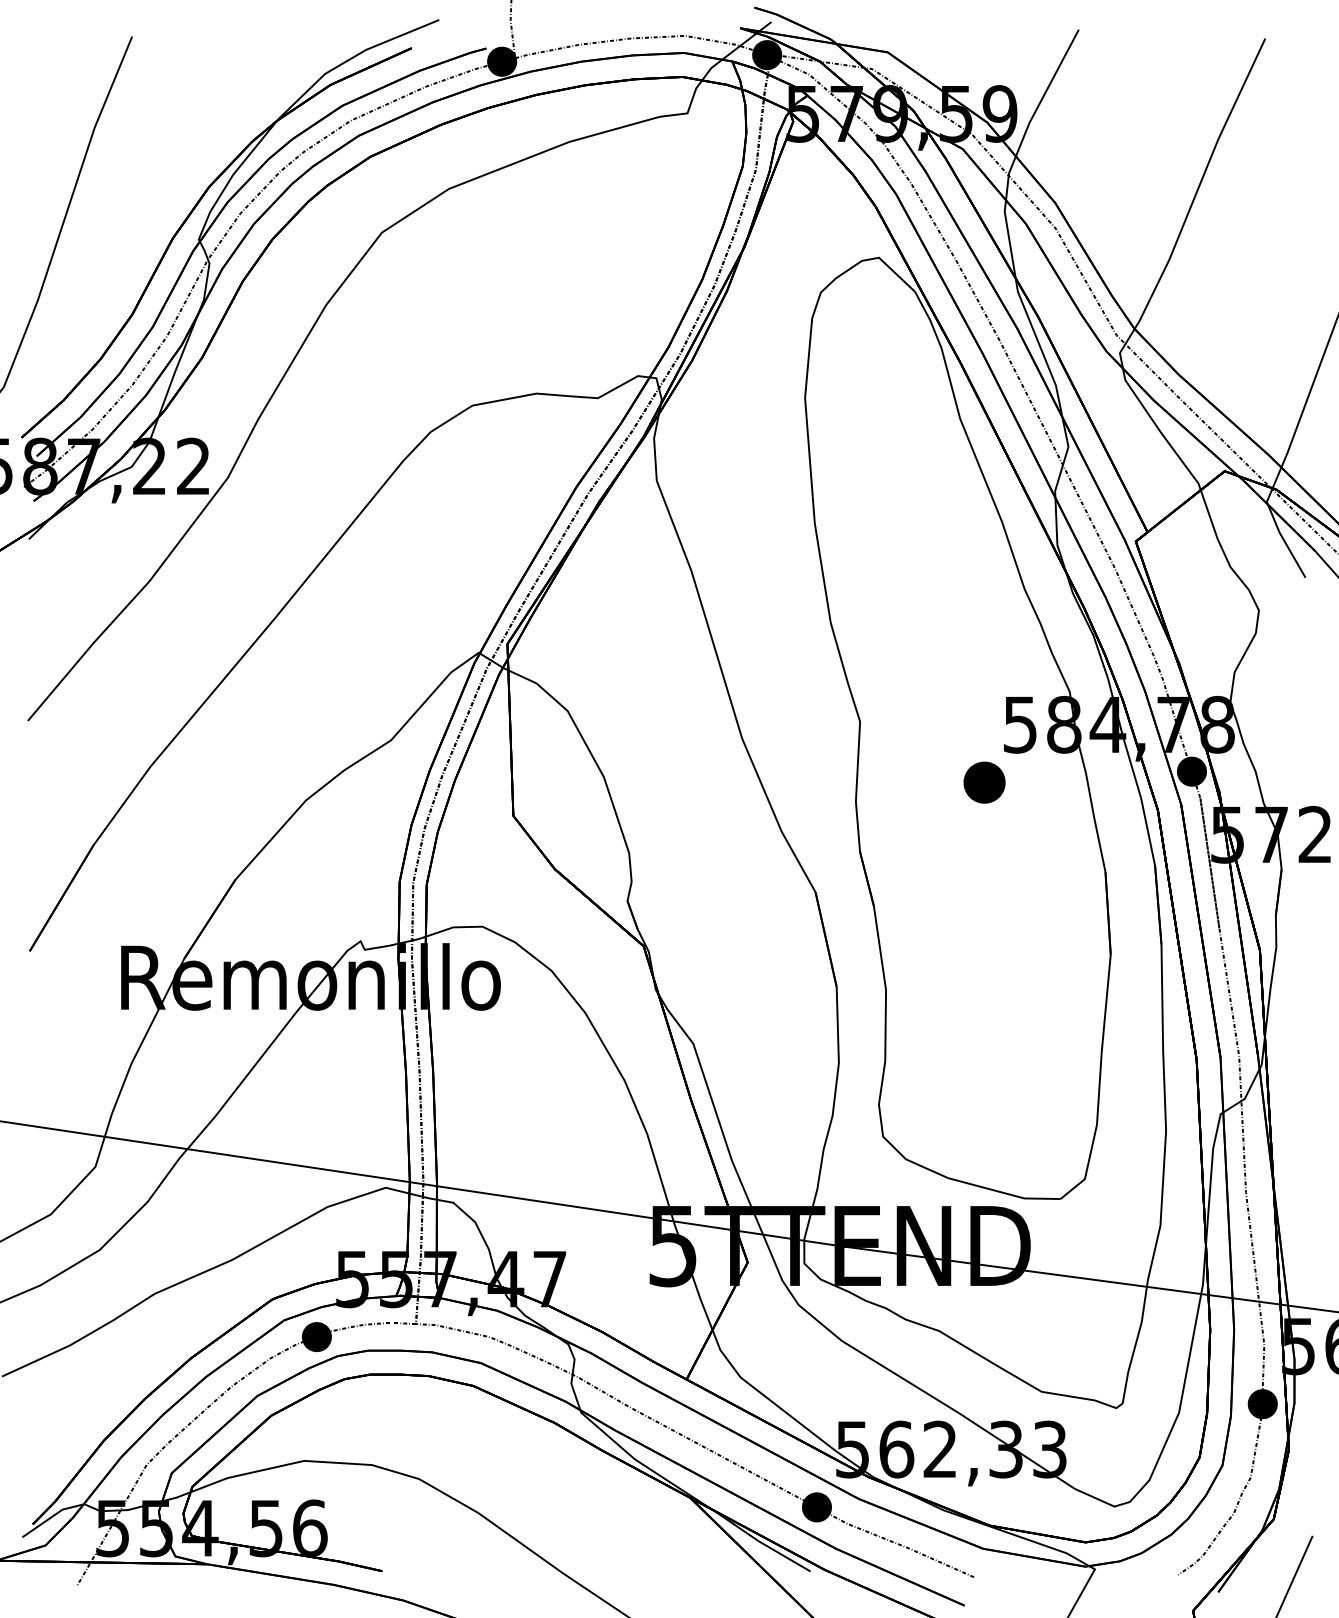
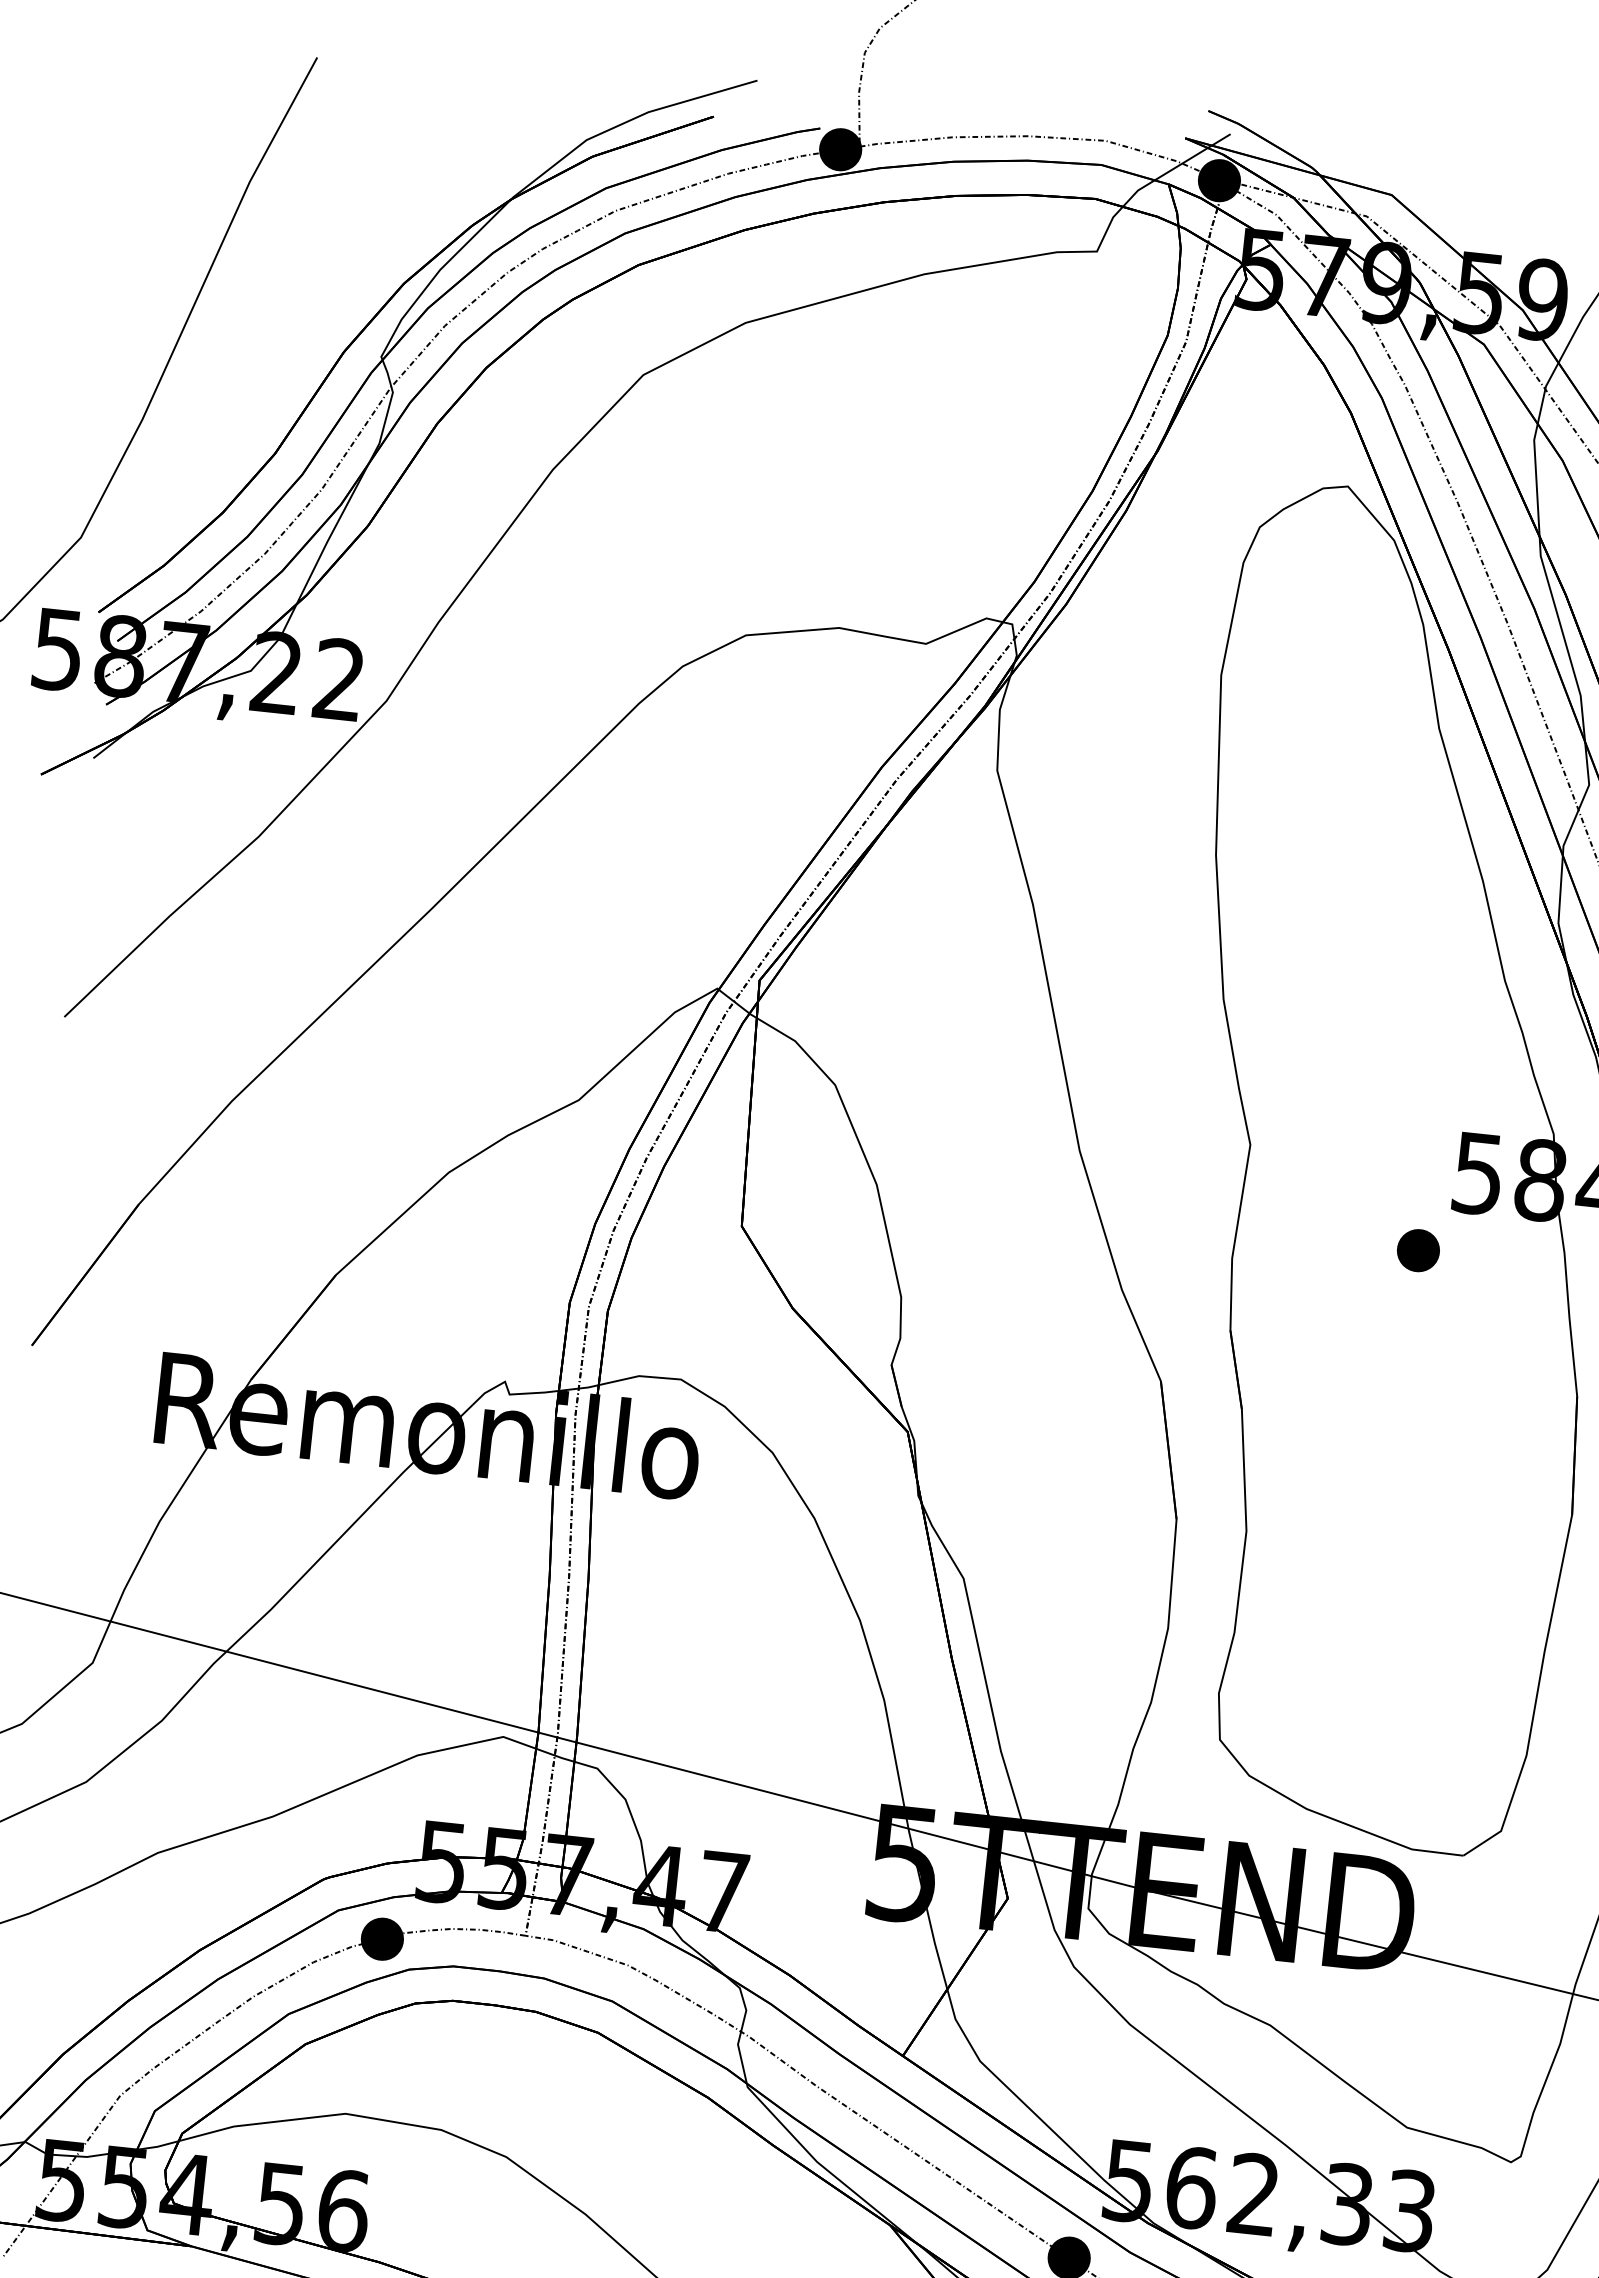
part: (984, 782) -> (1418, 1250), size x0.71

